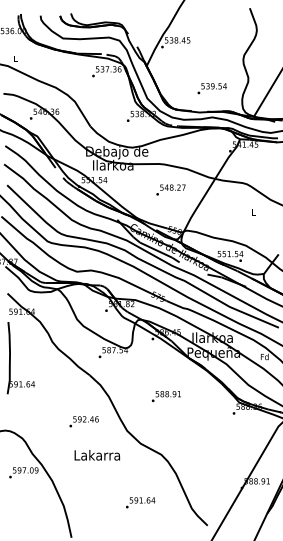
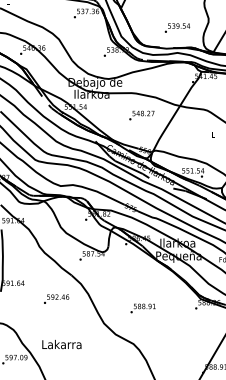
text: (165, 396) -> (142, 308), moved
text: (83, 421) -> (55, 298), moved
text: (96, 455) -> (61, 344), moved

